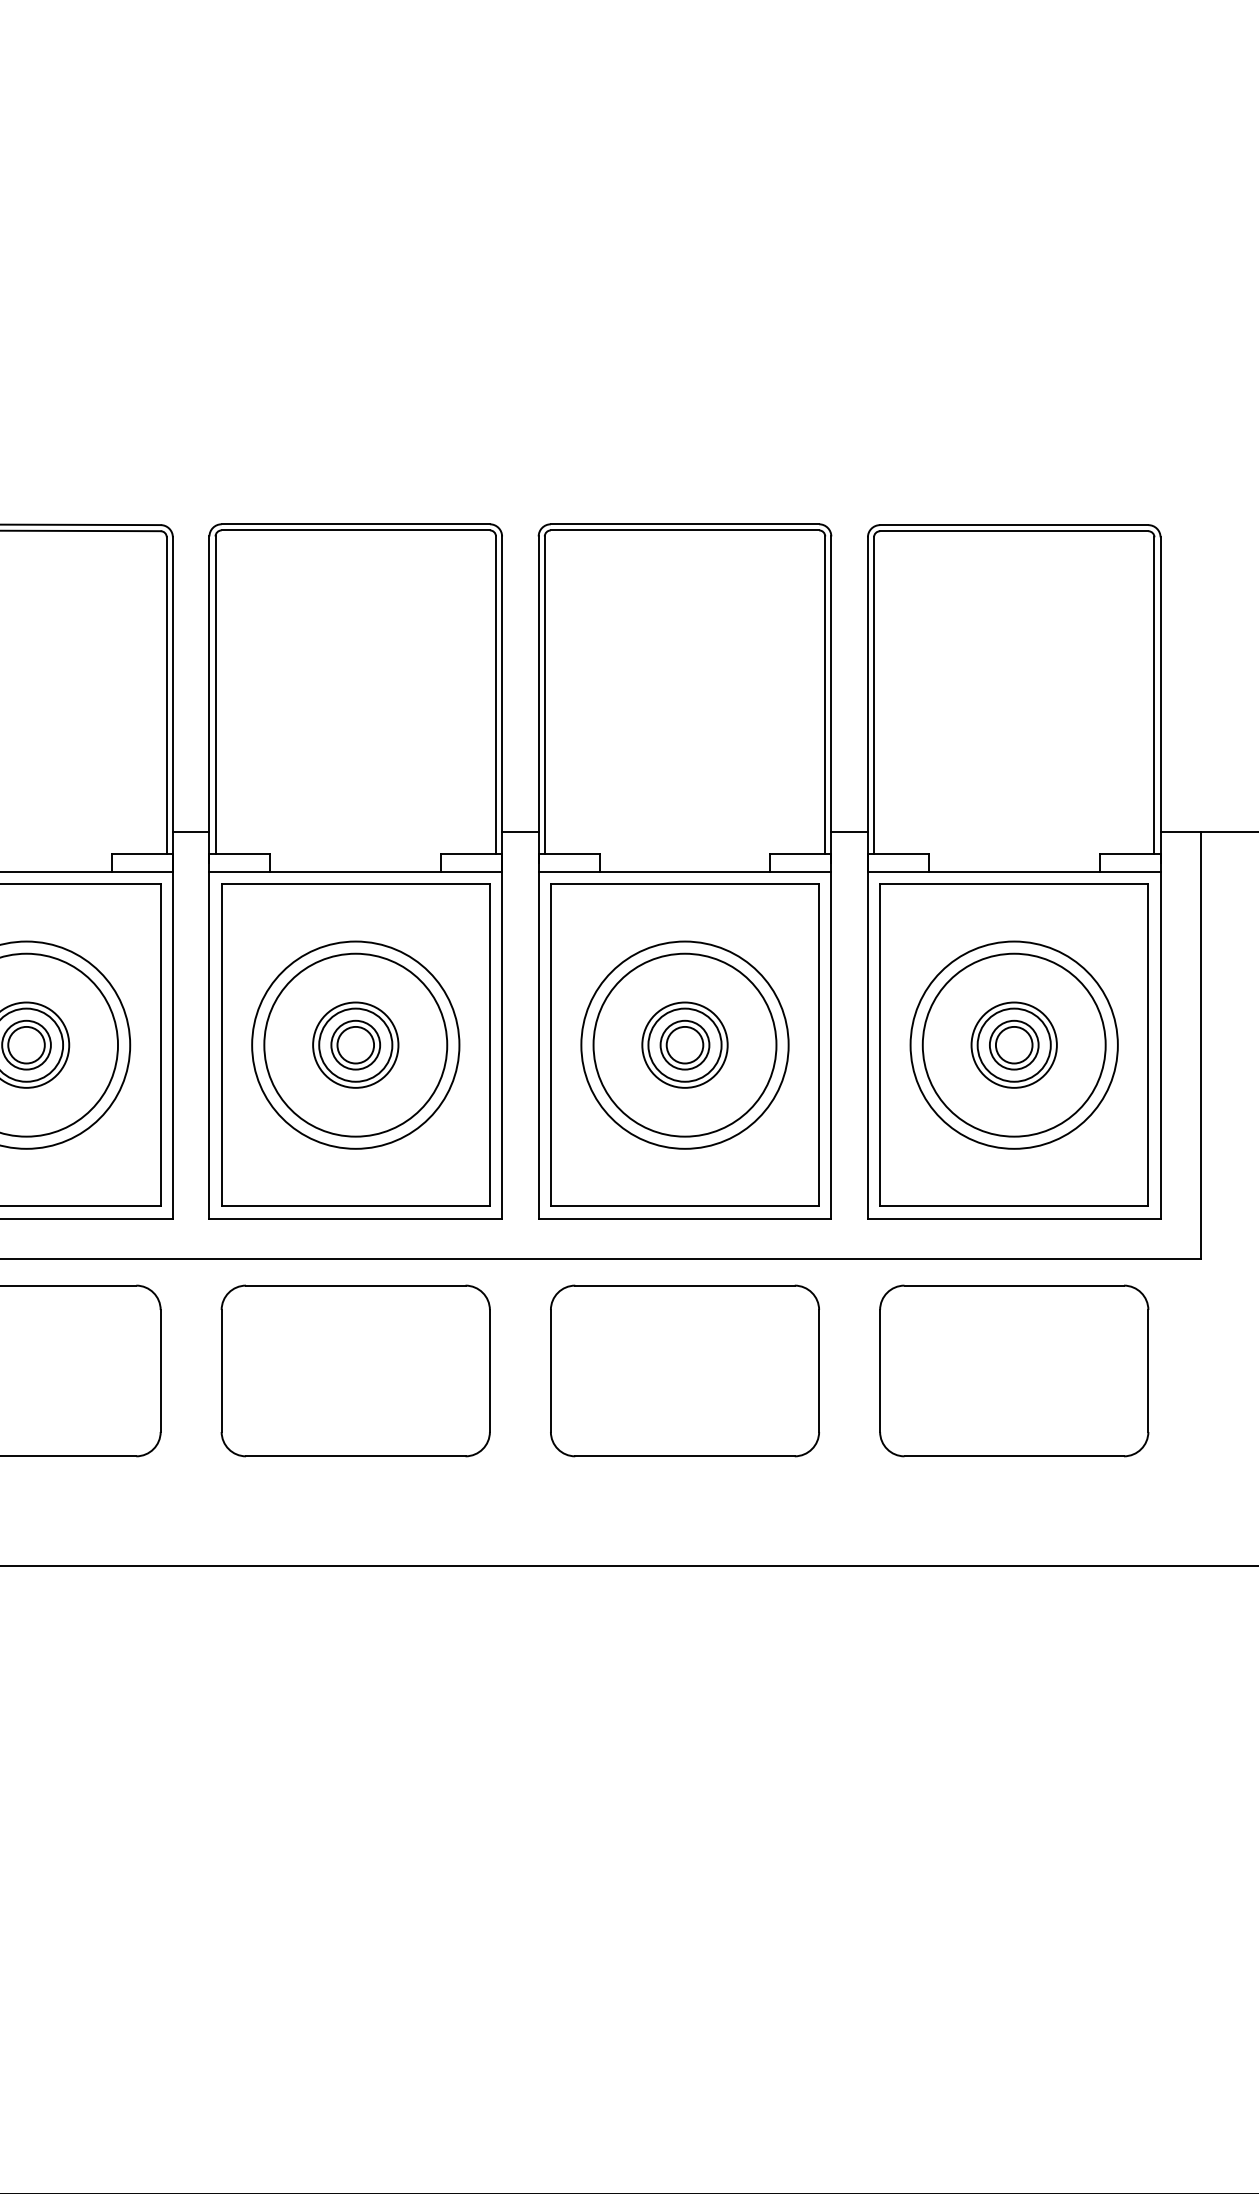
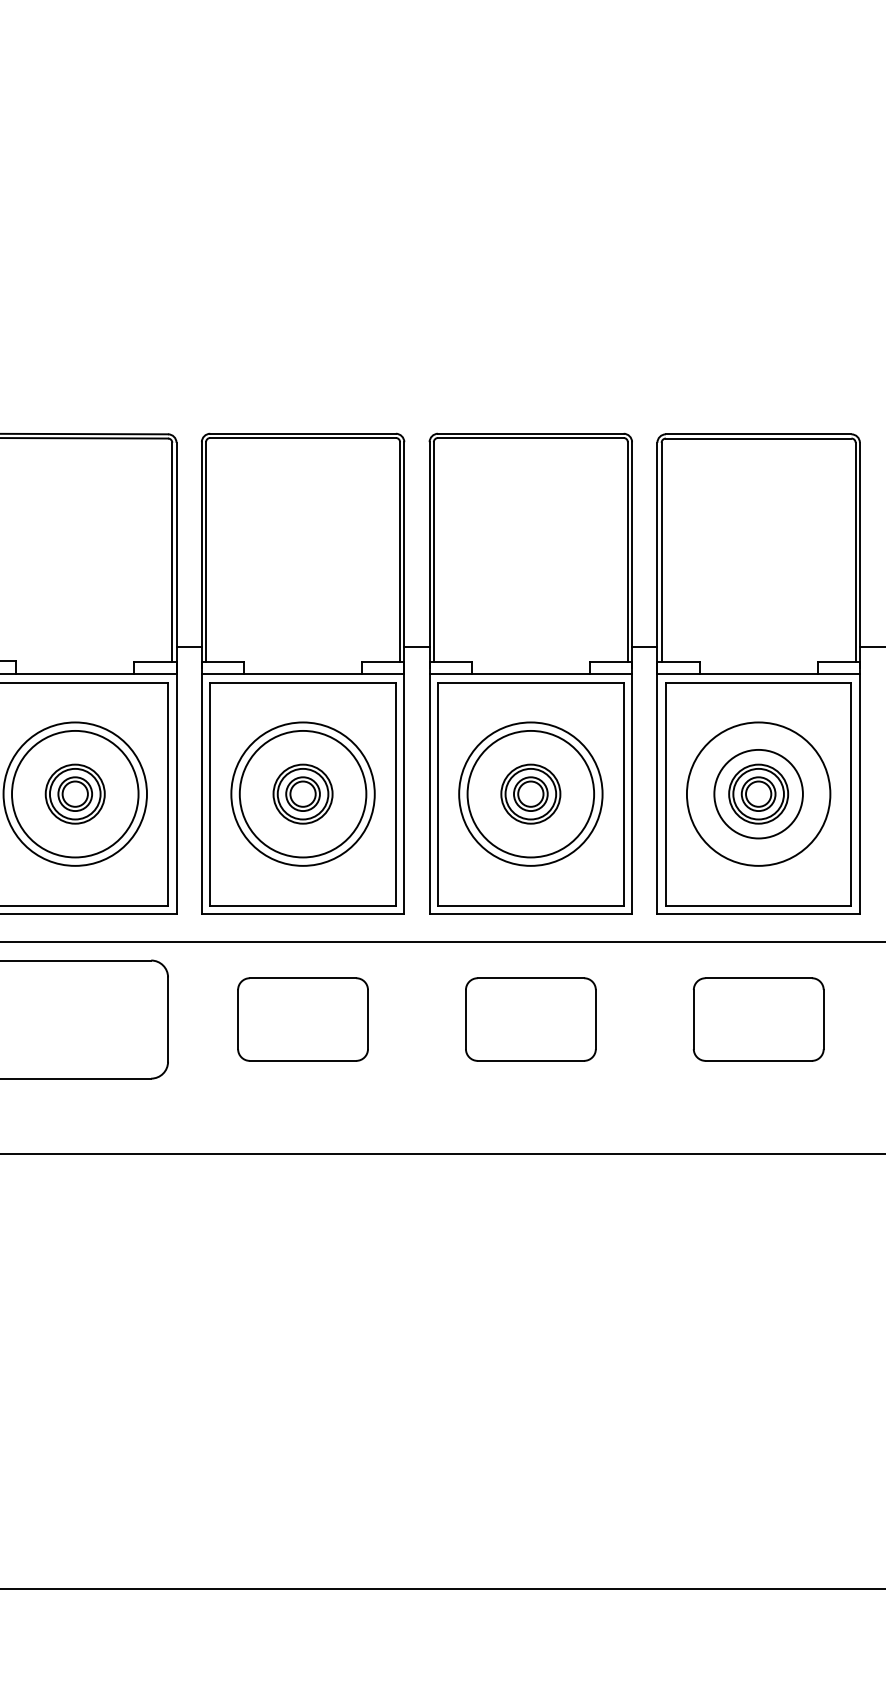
circle: (1014, 1044) -> (758, 793), size x0.7
part: (354, 1370) -> (302, 1019), size x0.7
part: (684, 1370) -> (530, 1019), size x0.7
part: (1014, 1370) -> (758, 1019), size x0.7

